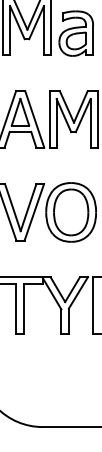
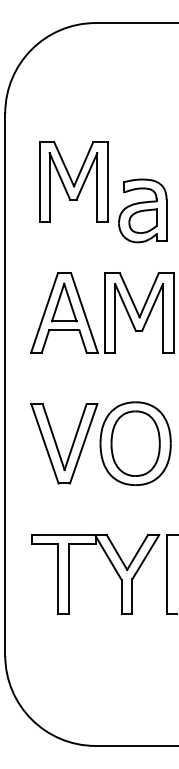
part: (76, 33) -> (142, 210), moved

